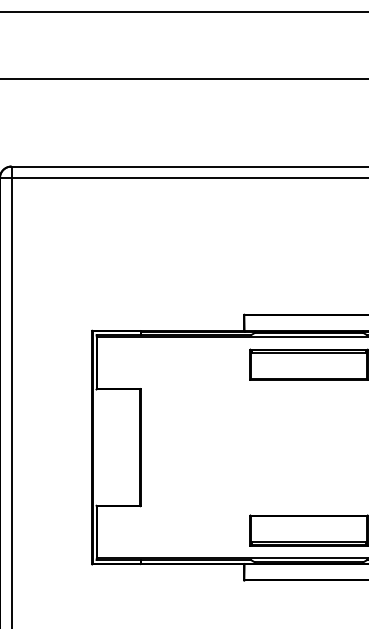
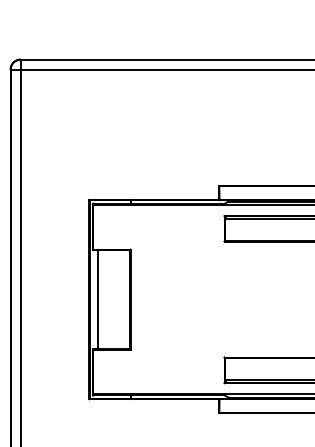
line: (101, 447) -> (97, 299), added

